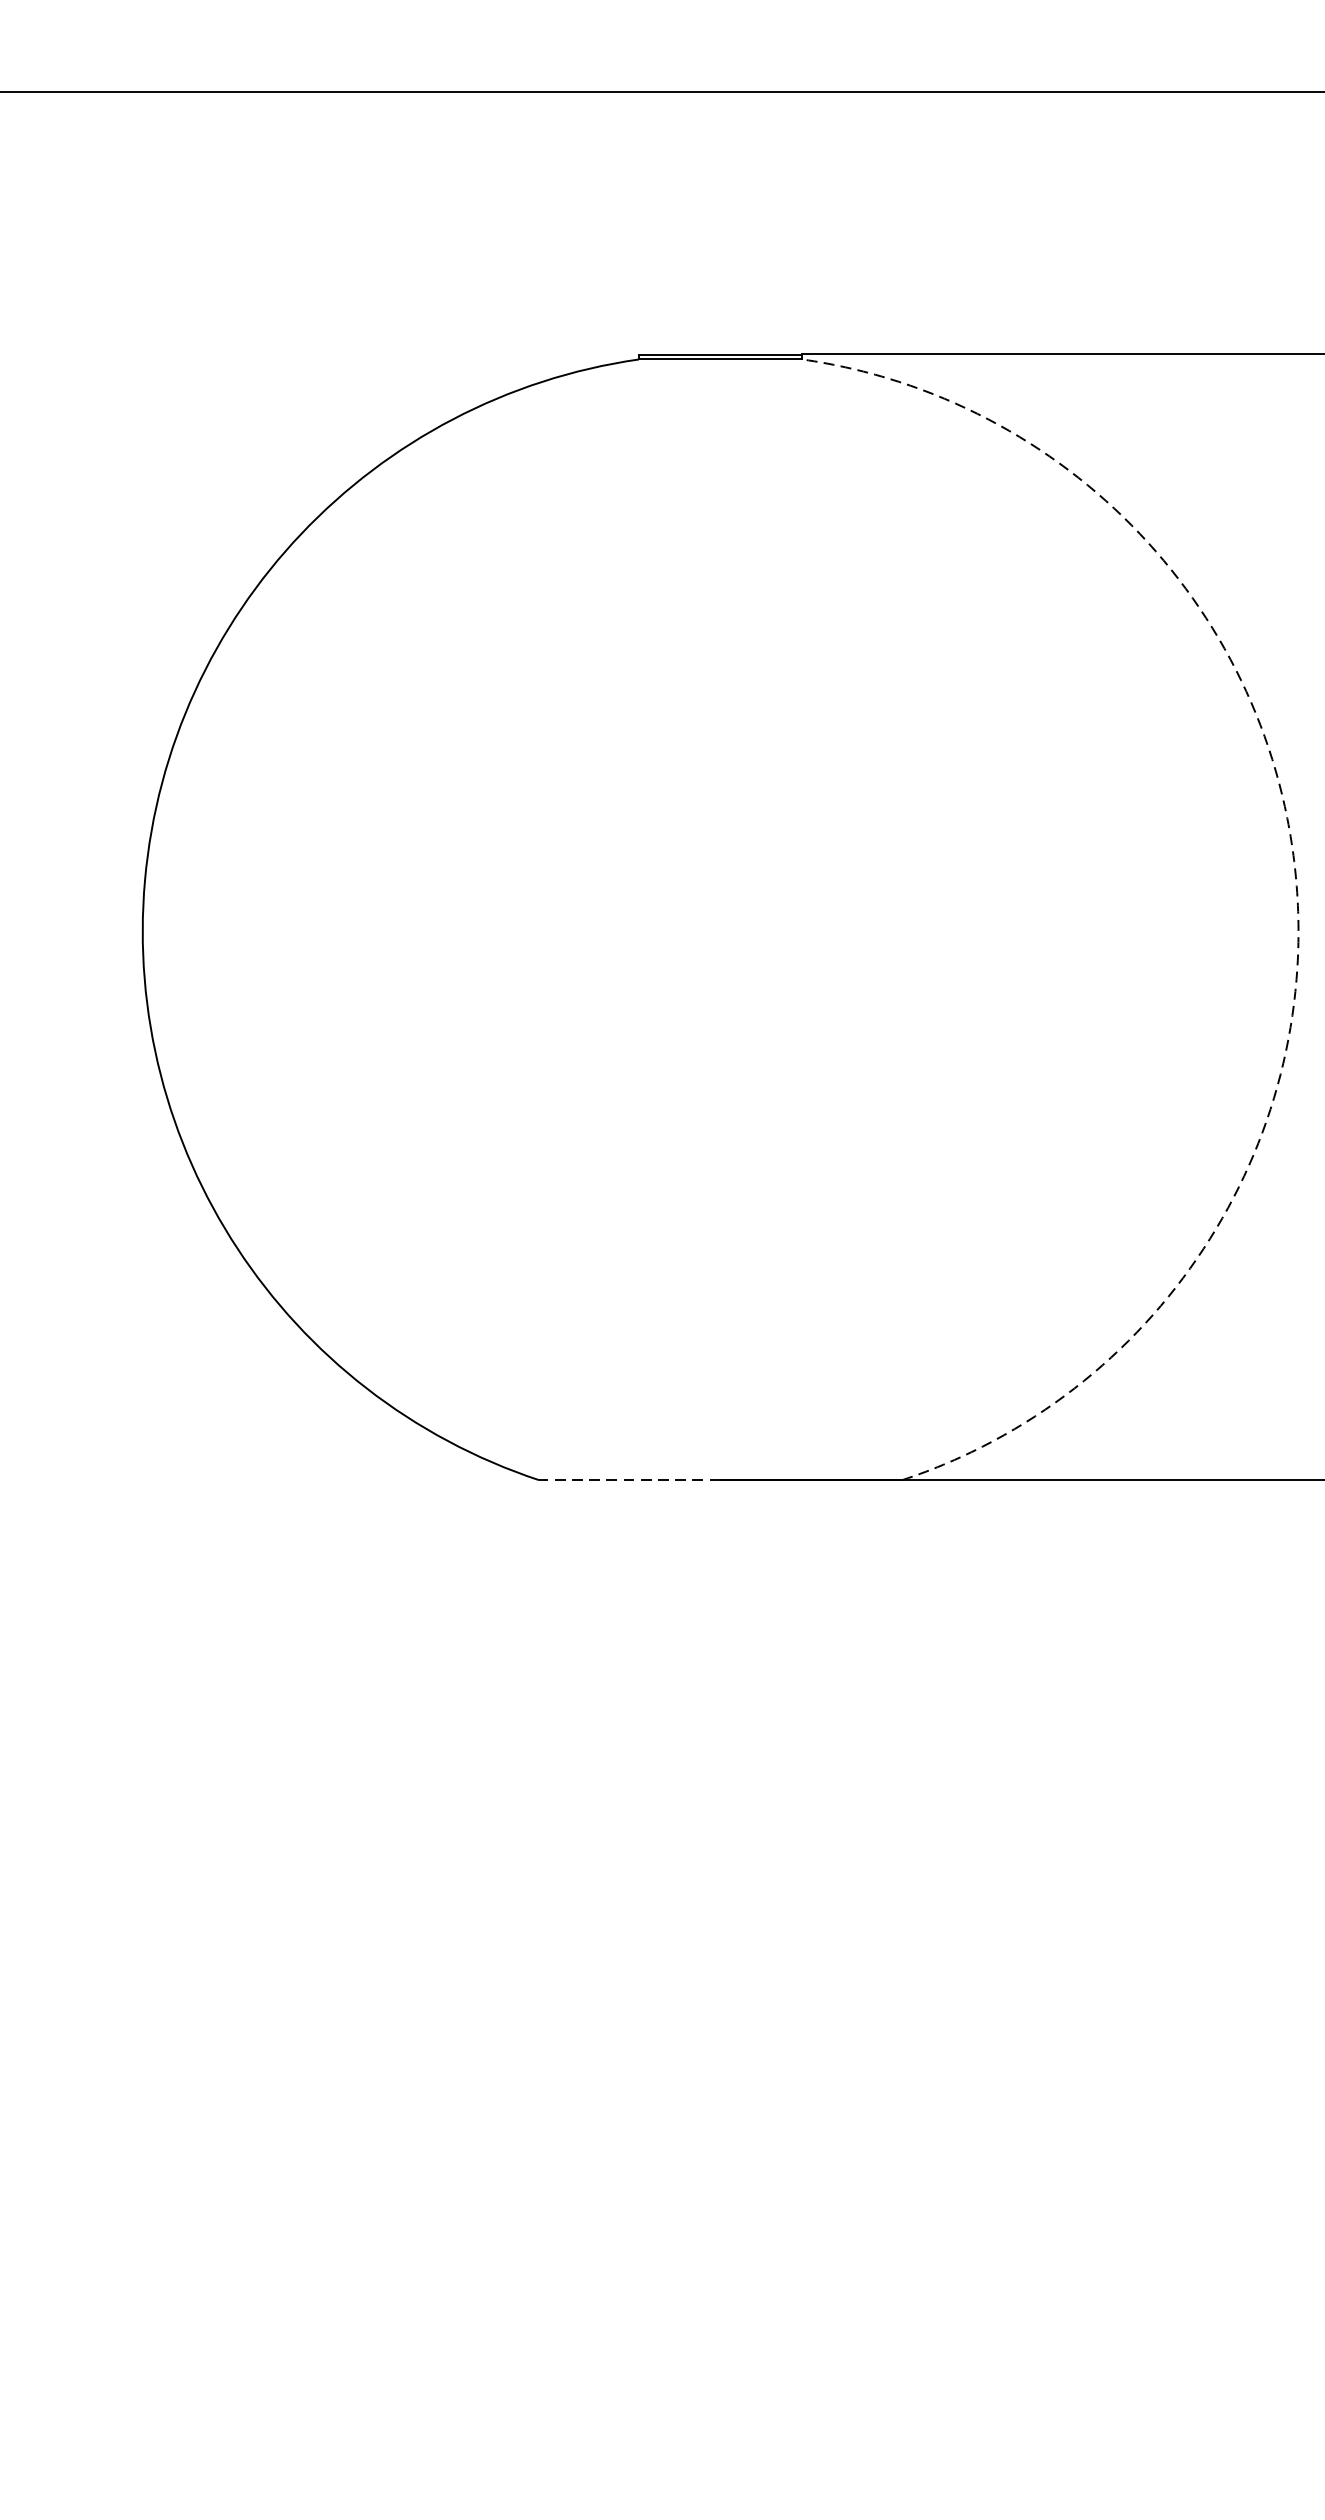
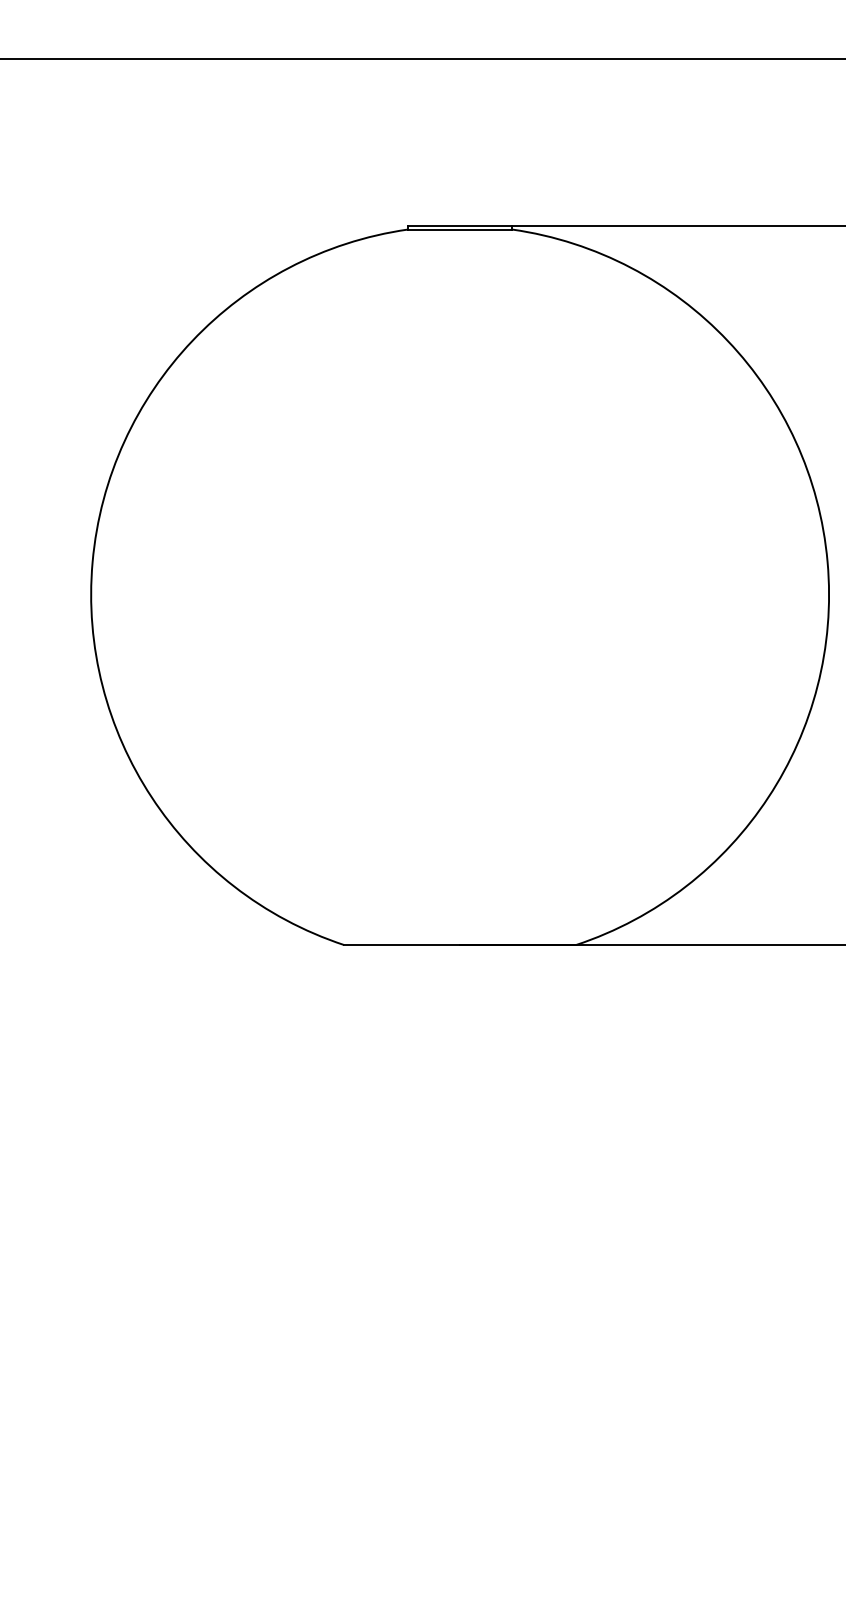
arc: (1296, 880) -> (827, 562), dashed -> solid
line: (630, 1480) -> (402, 945), dashed -> solid

